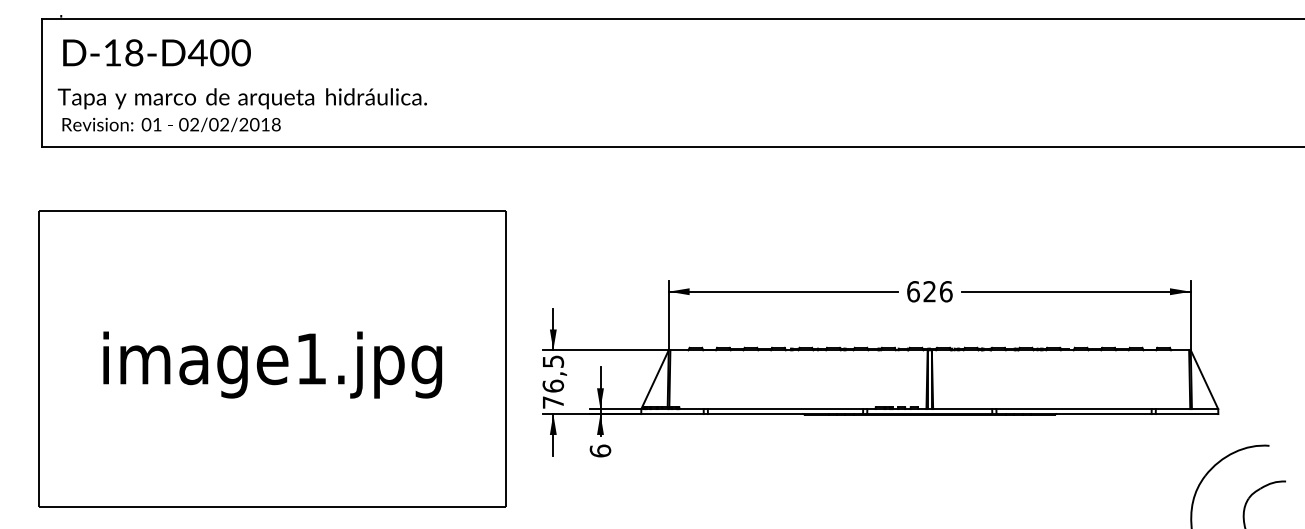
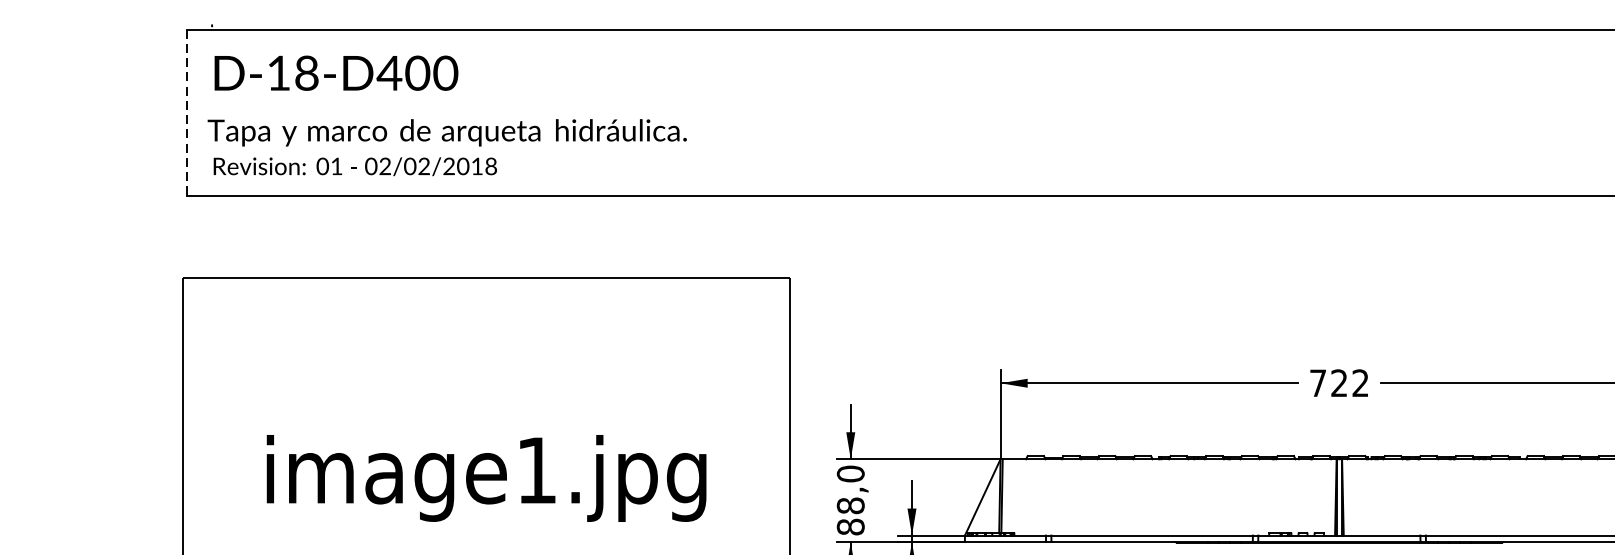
line: (42, 83) -> (187, 112), solid -> dashed
text: (929, 291) -> (1339, 382), 626 -> 722
text: (553, 381) -> (851, 499), 76,5 -> 88,0

